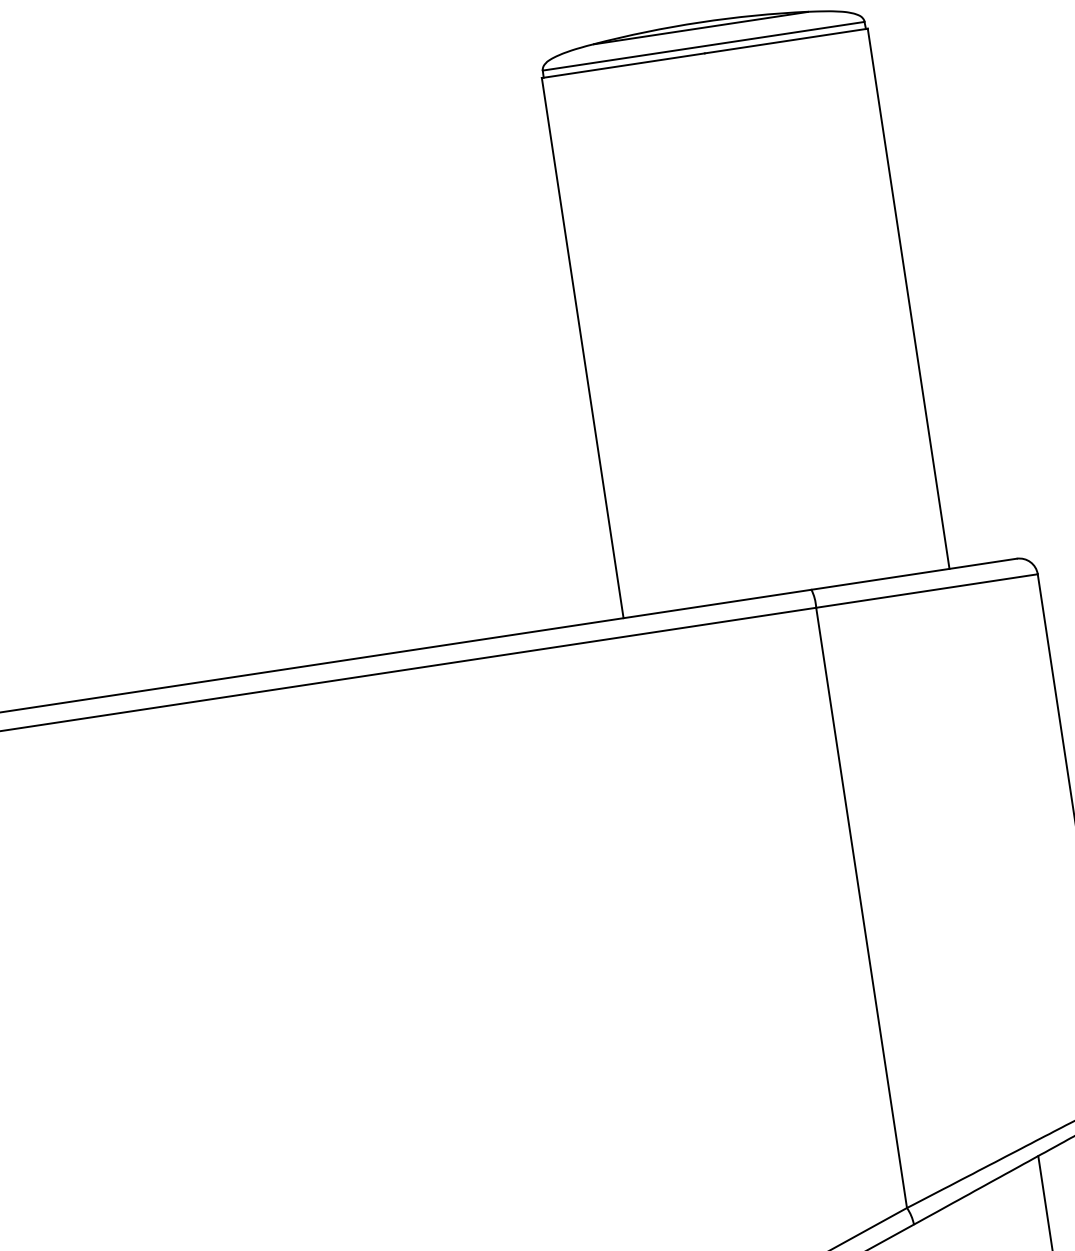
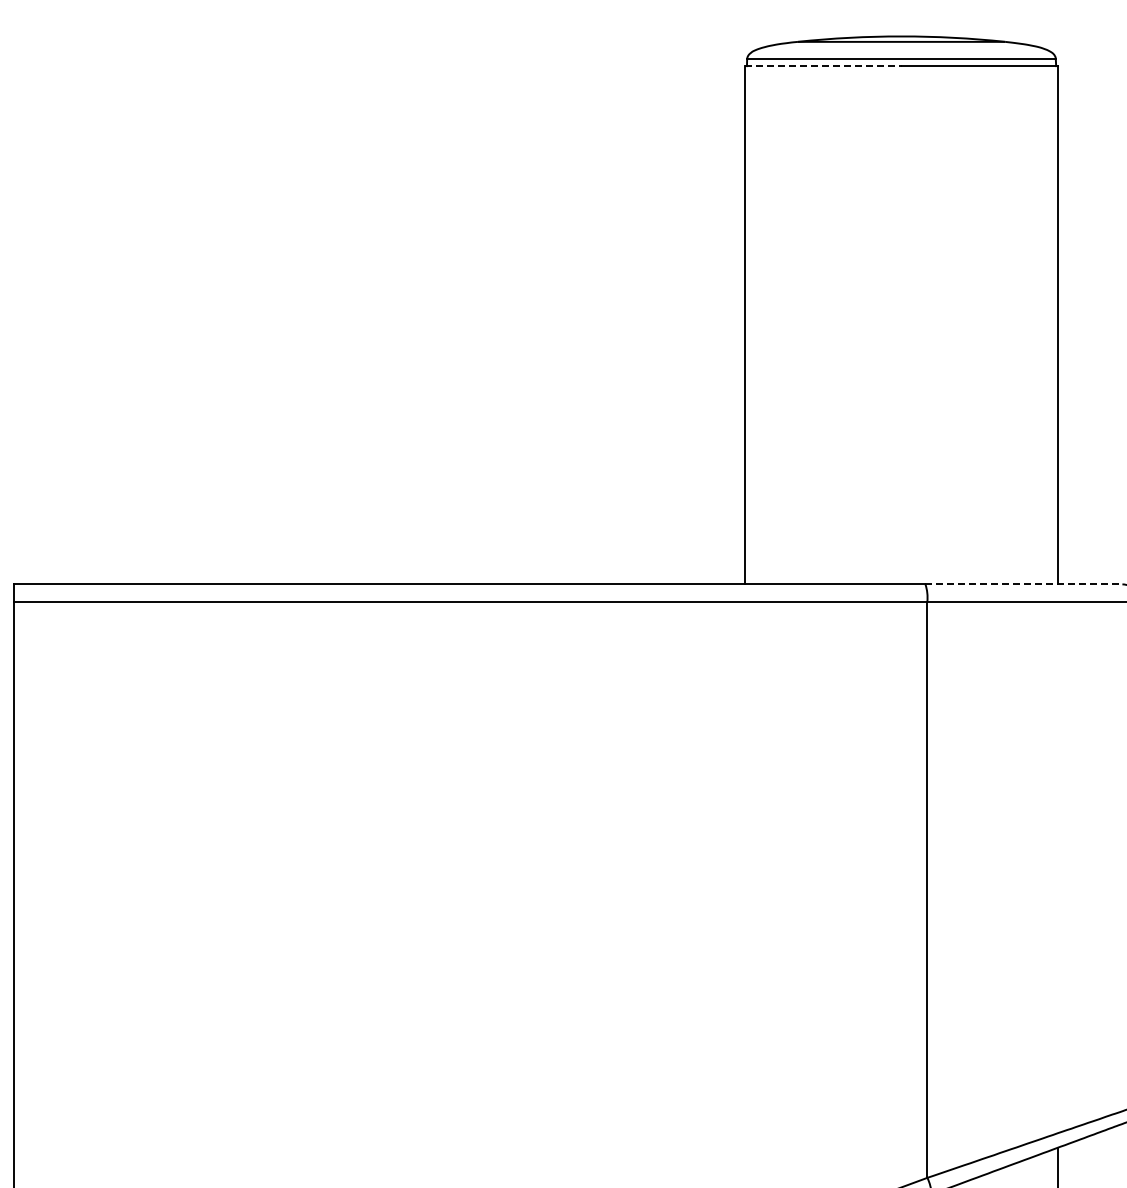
line: (623, 66) -> (823, 66), solid -> dashed
line: (914, 574) -> (1024, 584), solid -> dashed

